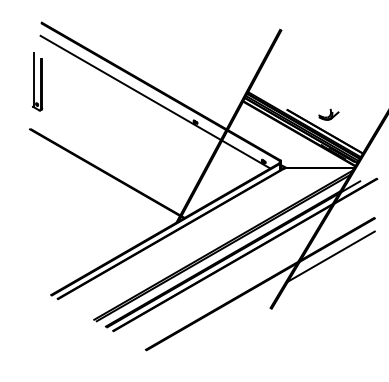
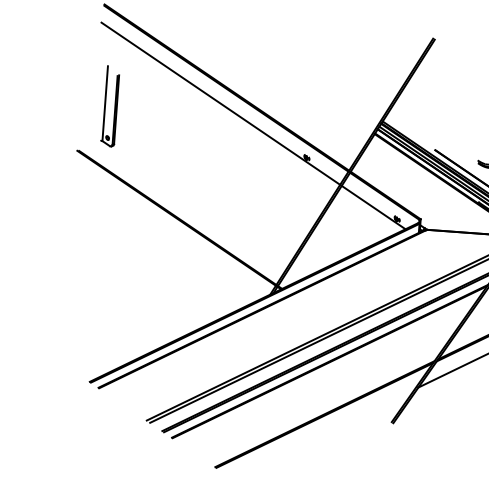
part: (37, 81) -> (110, 106), moved

